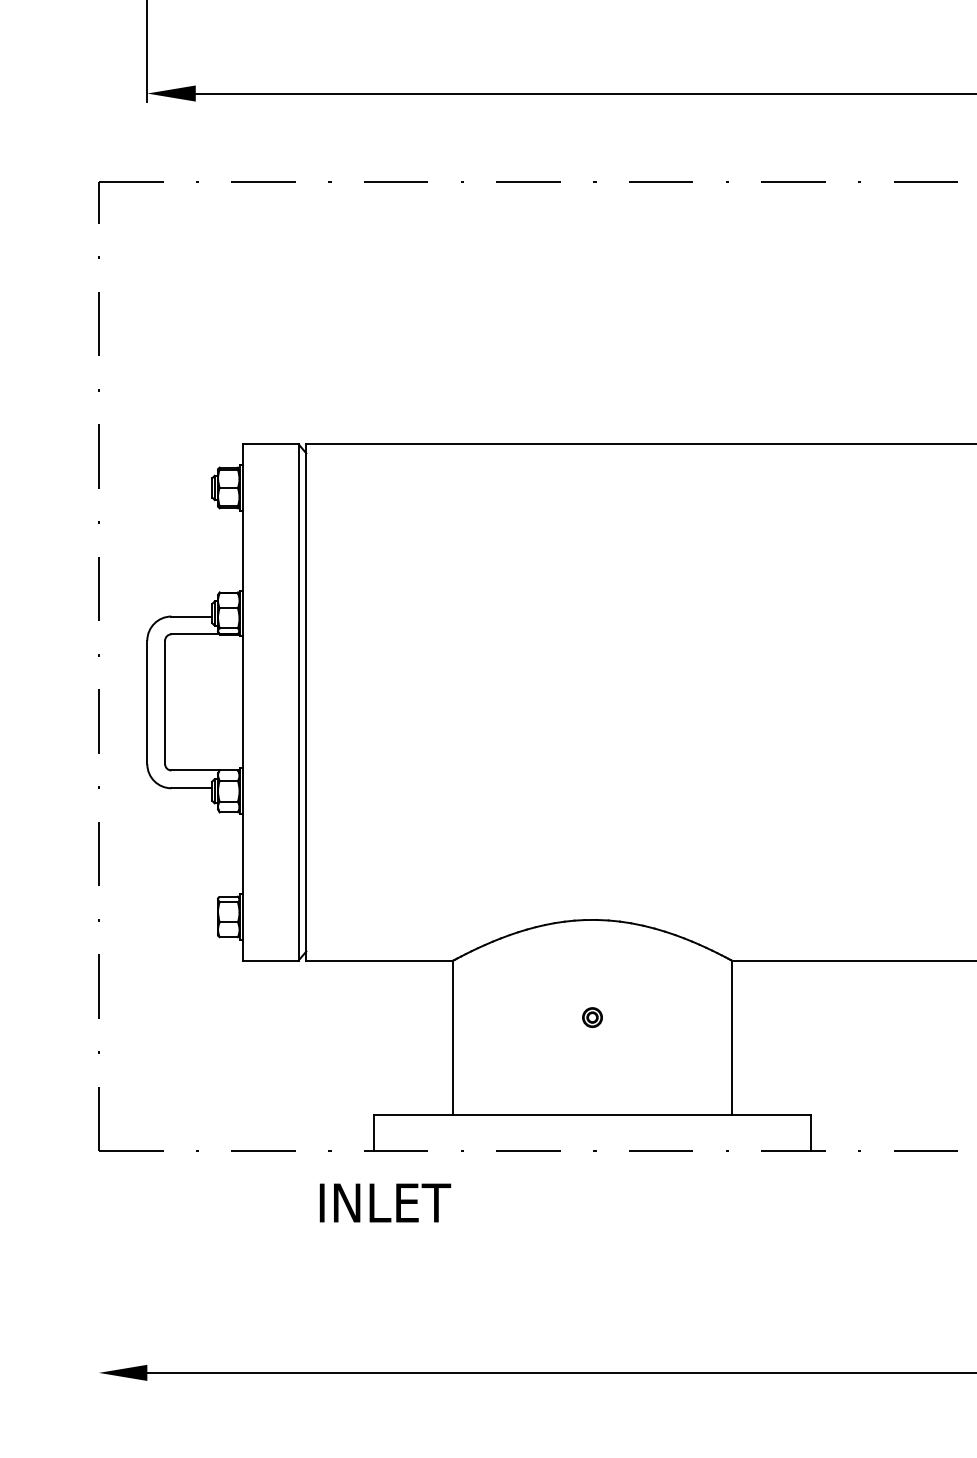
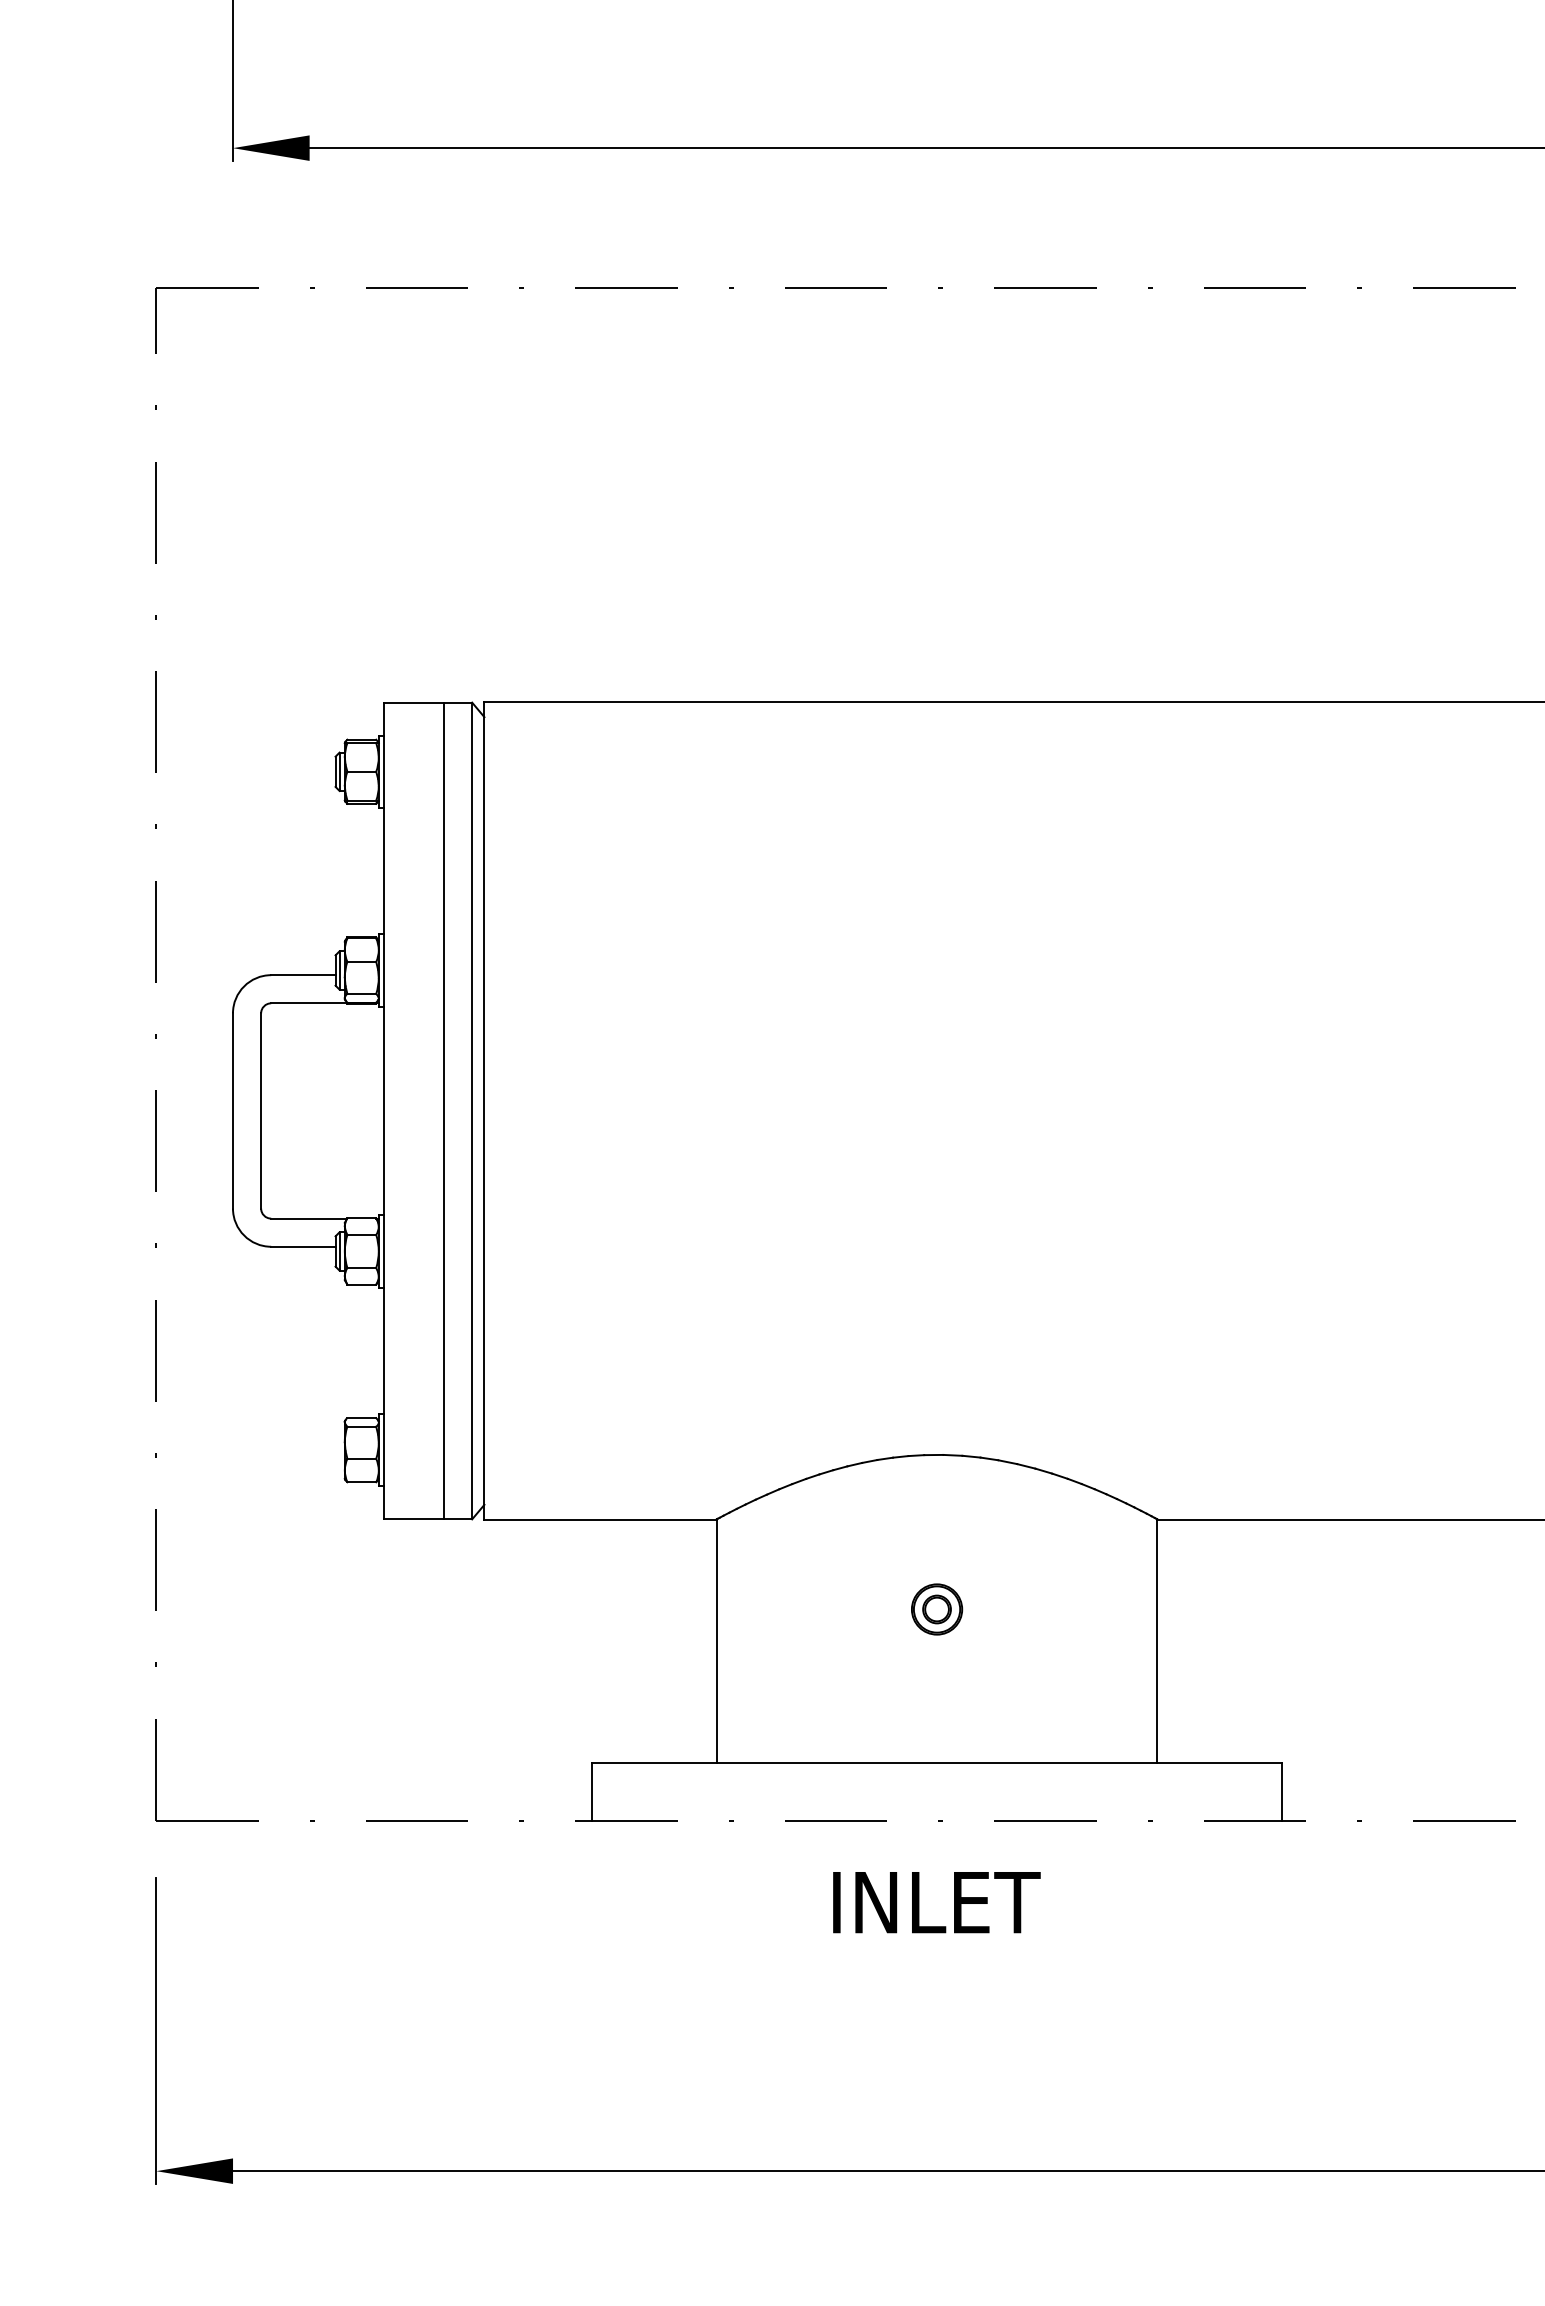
line: (280, 702) -> (443, 1111), added
part: (592, 1017) -> (936, 1609), size x1.67
text: (385, 1202) -> (936, 1901), moved
line: (98, 1283) -> (155, 2029), added

